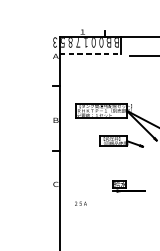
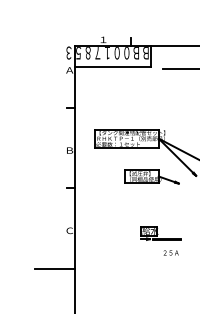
line: (90, 54) -> (113, 67), dashed -> solid
text: (80, 203) -> (170, 252), moved
line: (43, 214) -> (54, 268), added

